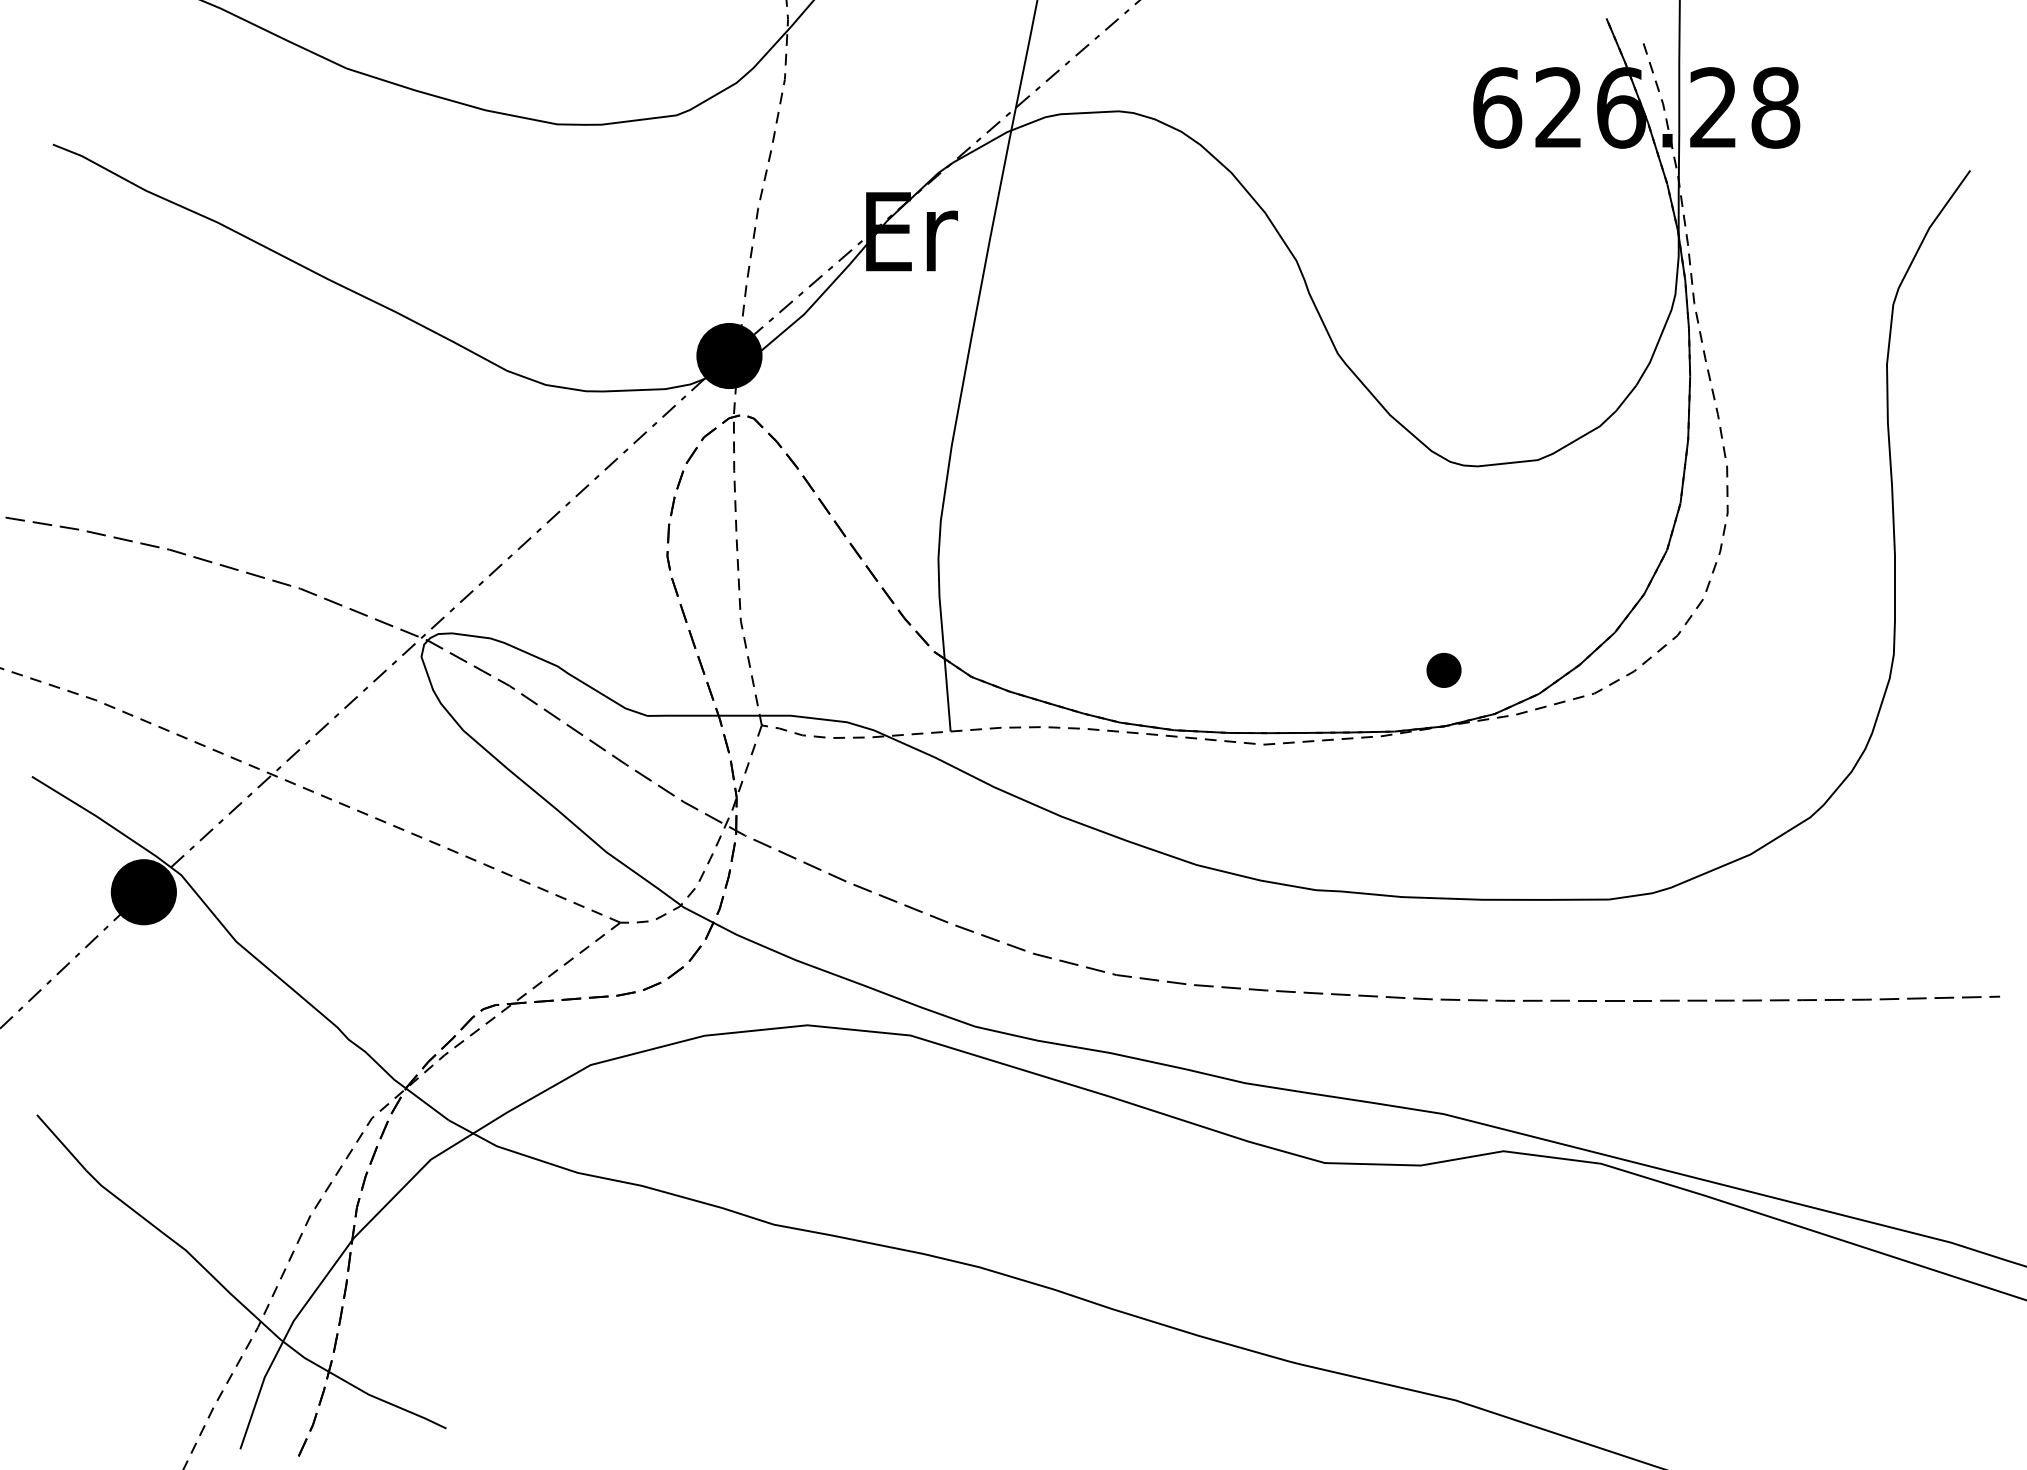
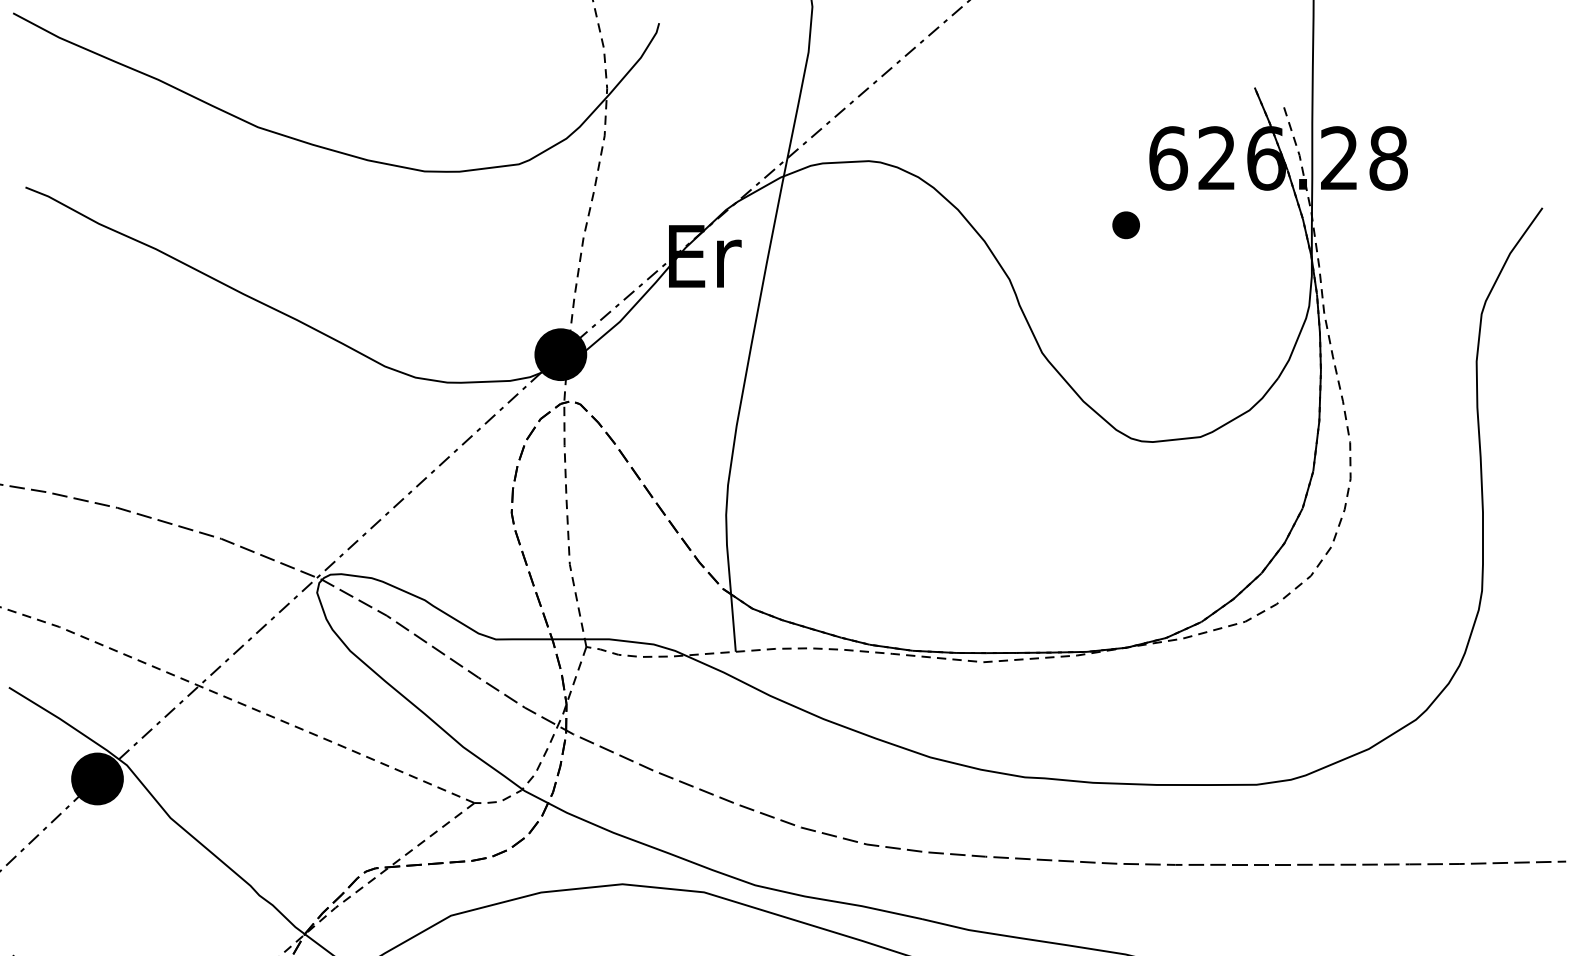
part: (1443, 670) -> (1125, 225), moved

